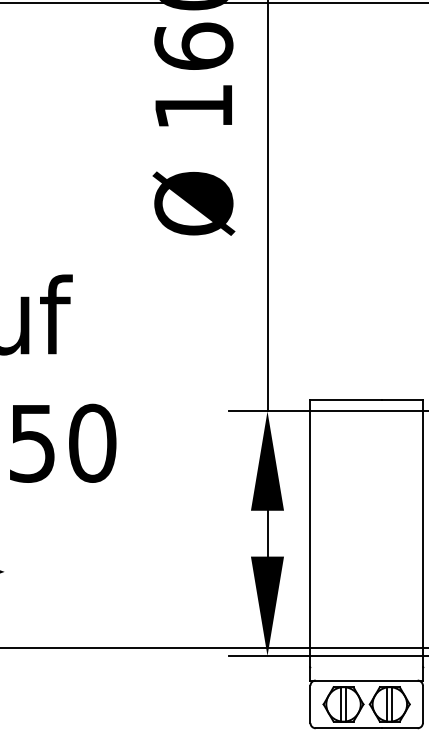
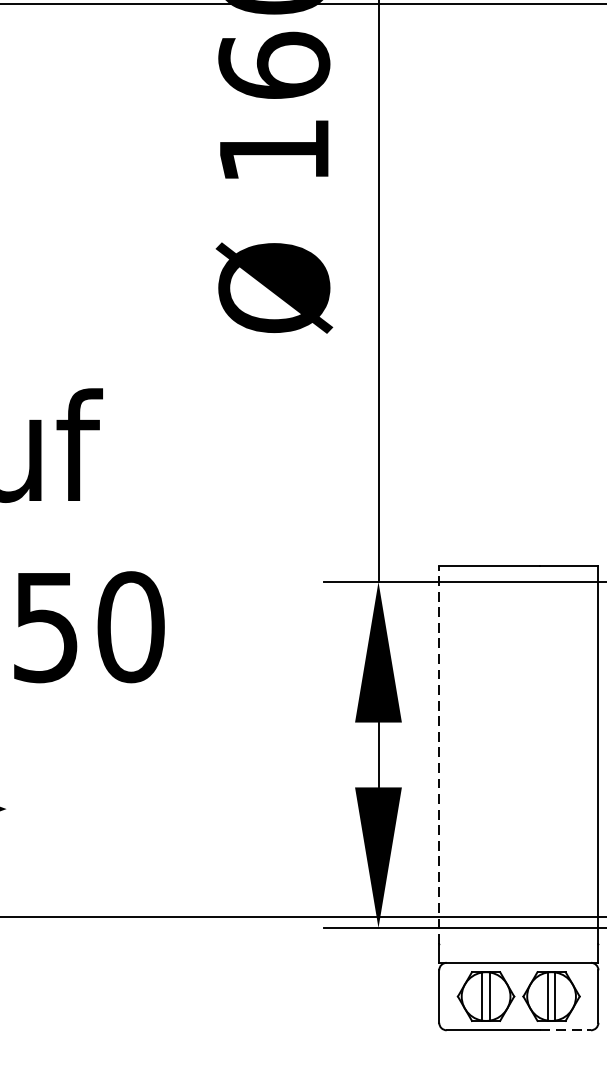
line: (310, 533) -> (439, 754), solid -> dashed
line: (399, 728) -> (565, 1030), solid -> dashed

